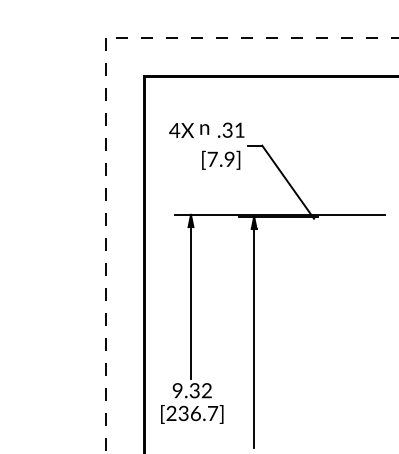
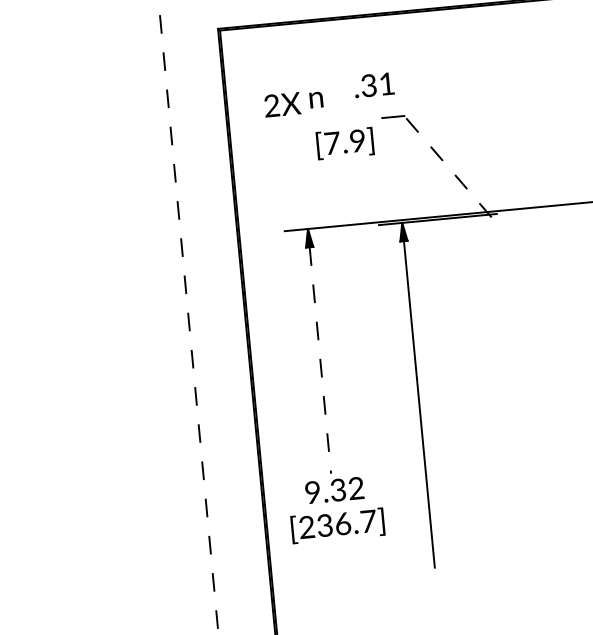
text: (231, 129) -> (374, 83), moved
text: (174, 130) -> (271, 105), 4X -> 2X
line: (288, 182) -> (448, 167), solid -> dashed
line: (190, 303) -> (319, 360), solid -> dashed

